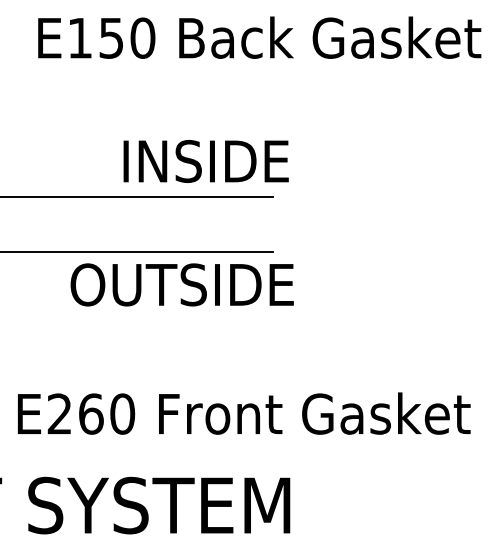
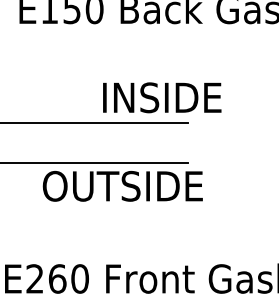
text: (205, 161) -> (161, 97), moved

